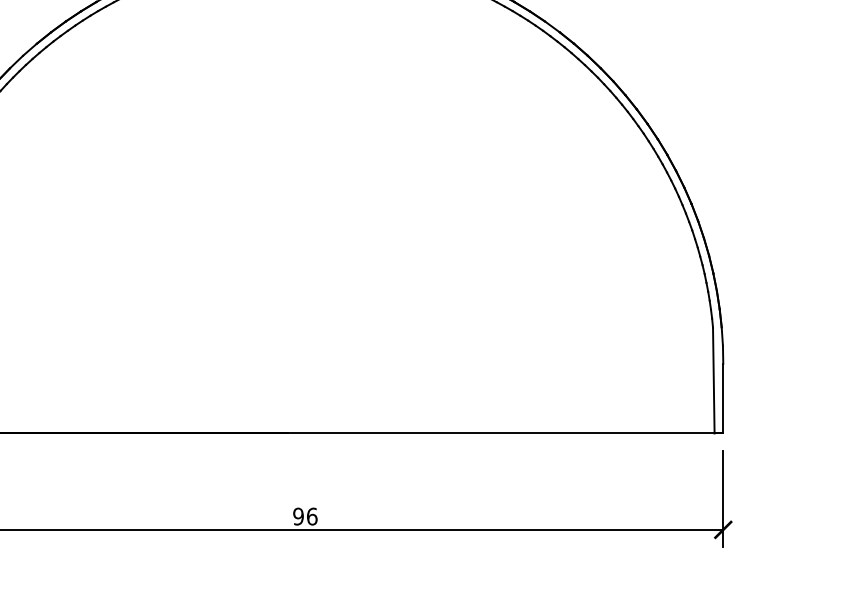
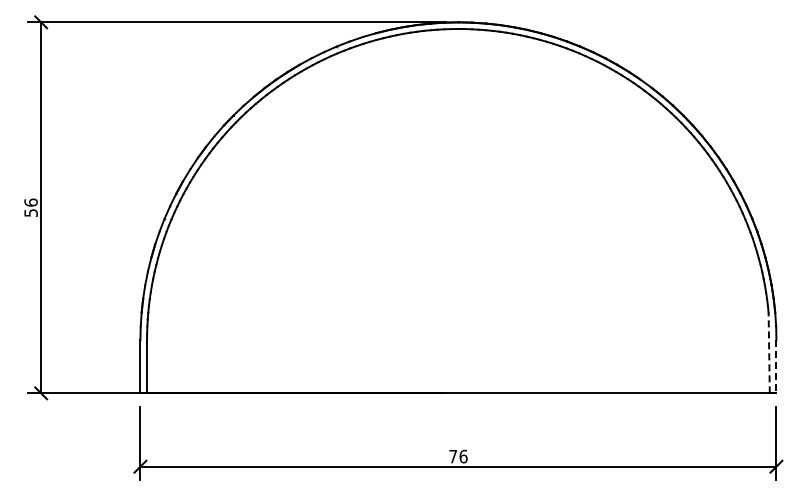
line: (714, 379) -> (769, 352), solid -> dashed
line: (723, 398) -> (776, 366), solid -> dashed
text: (298, 516) -> (453, 456), 96 -> 76

